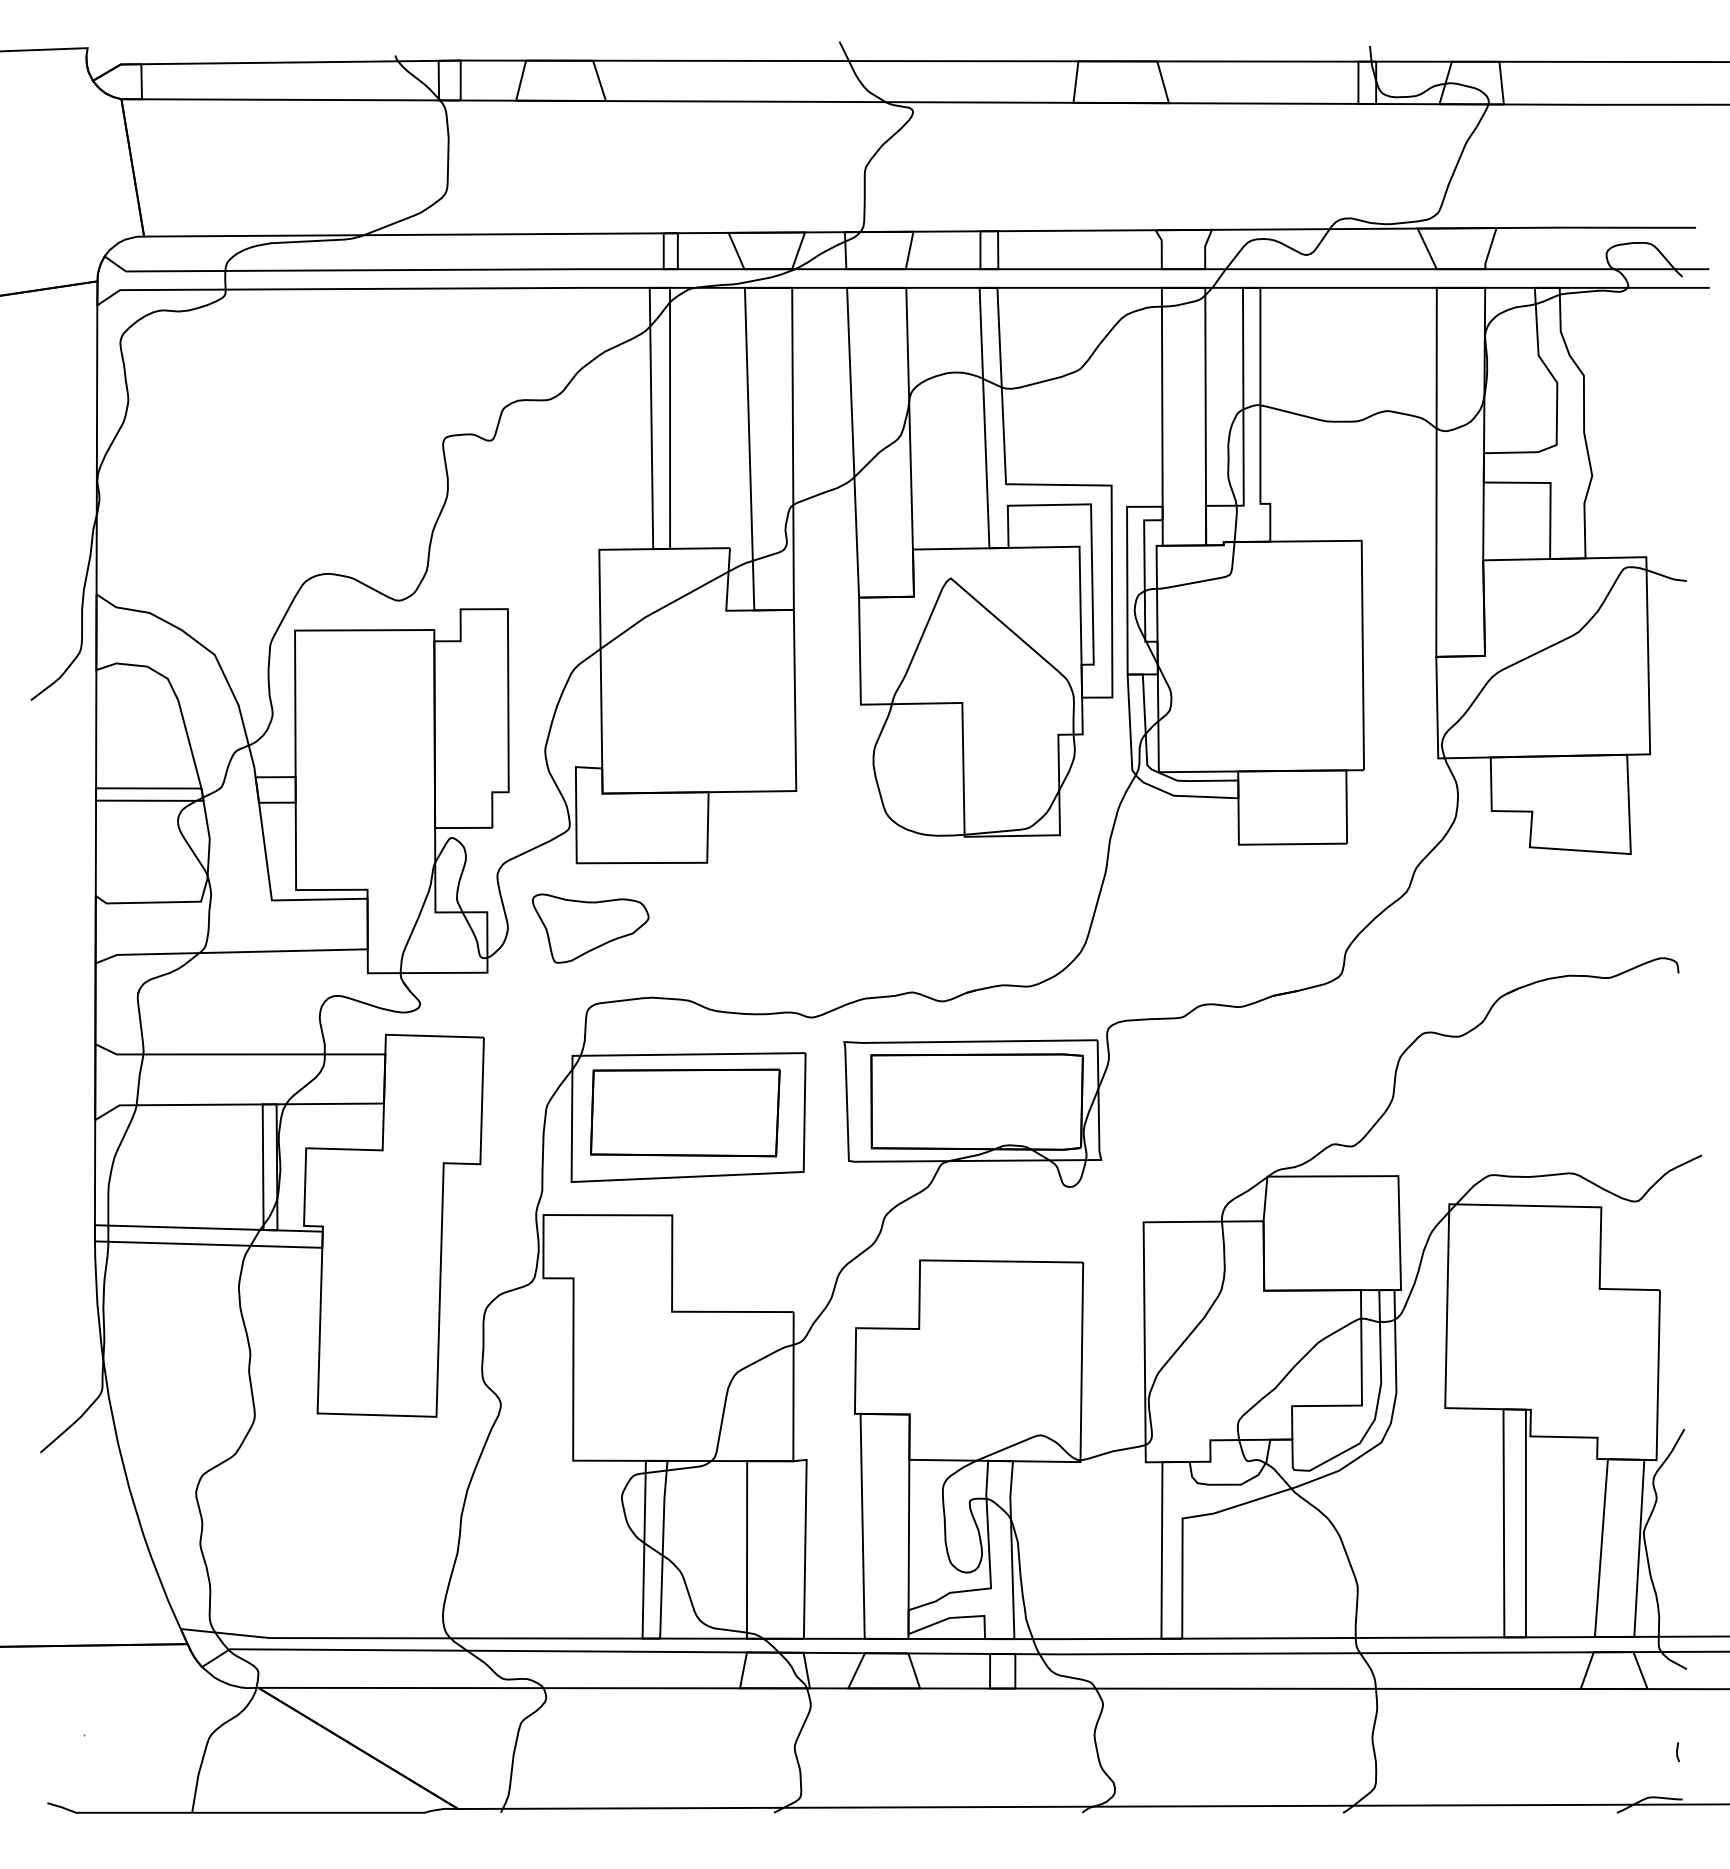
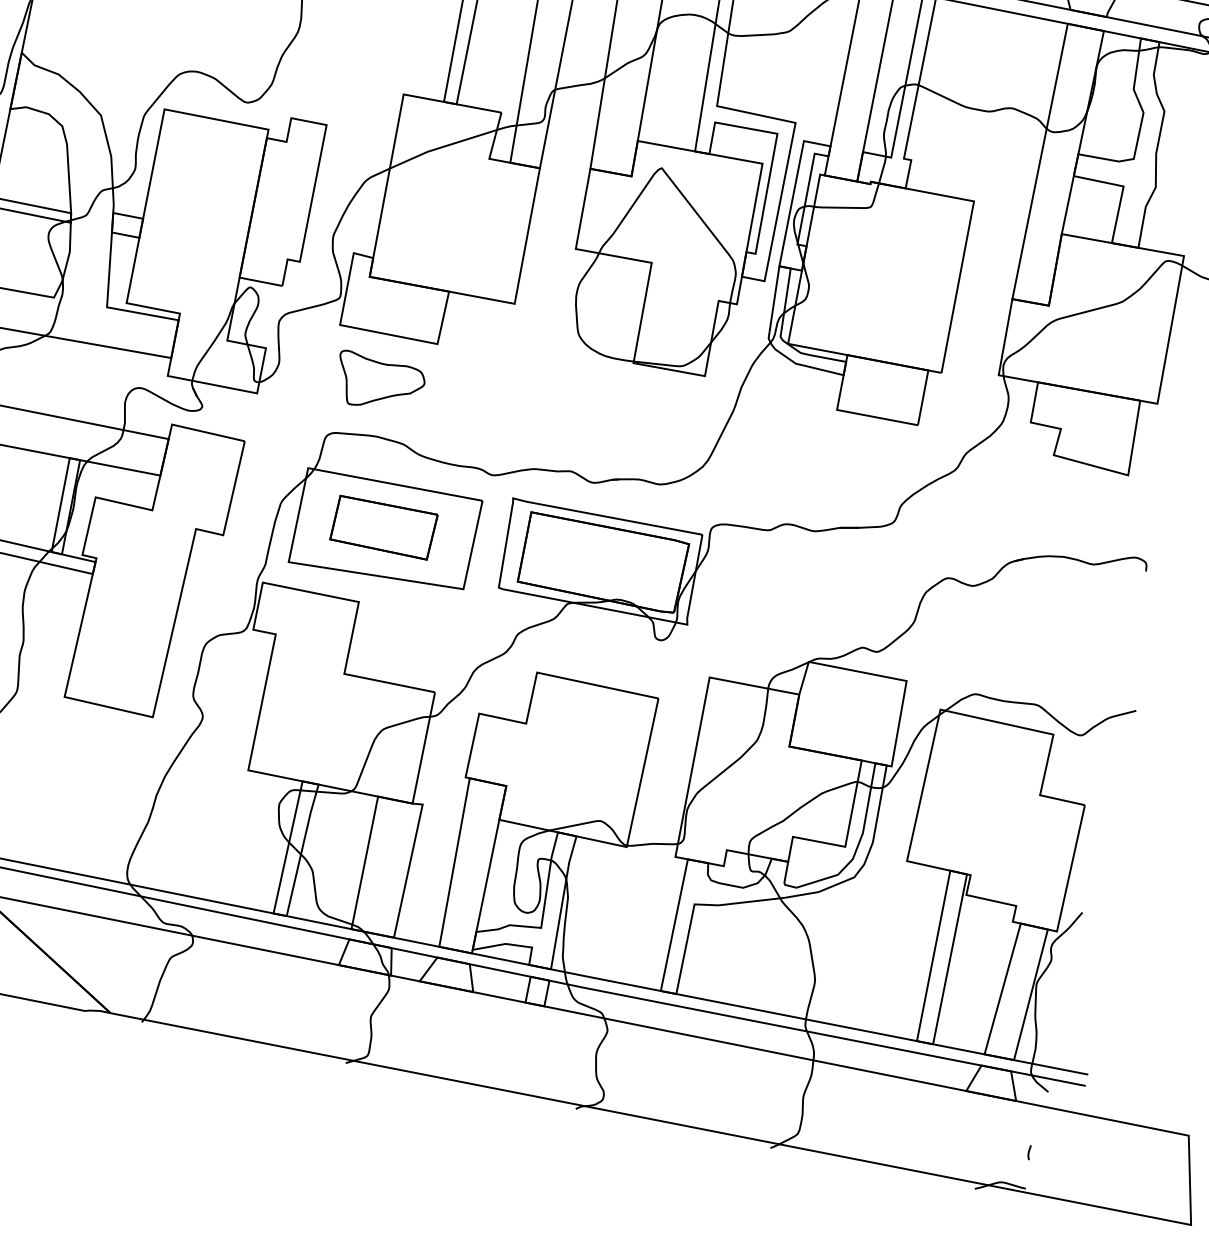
part: (590, 928) -> (379, 383), moved
part: (685, 1112) -> (384, 527), size x0.7

